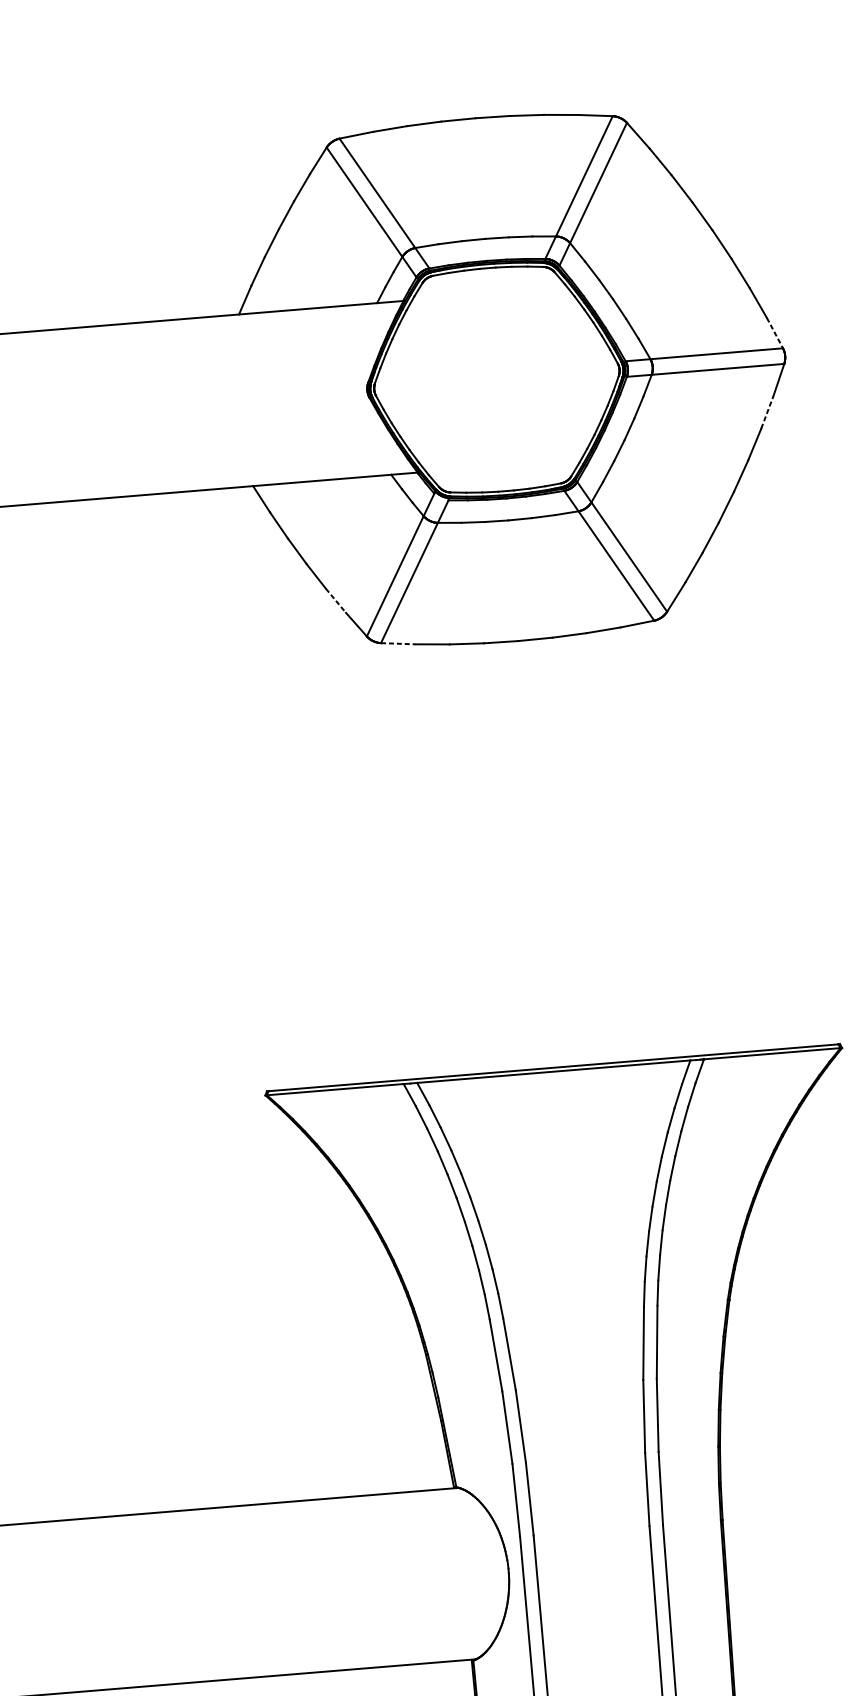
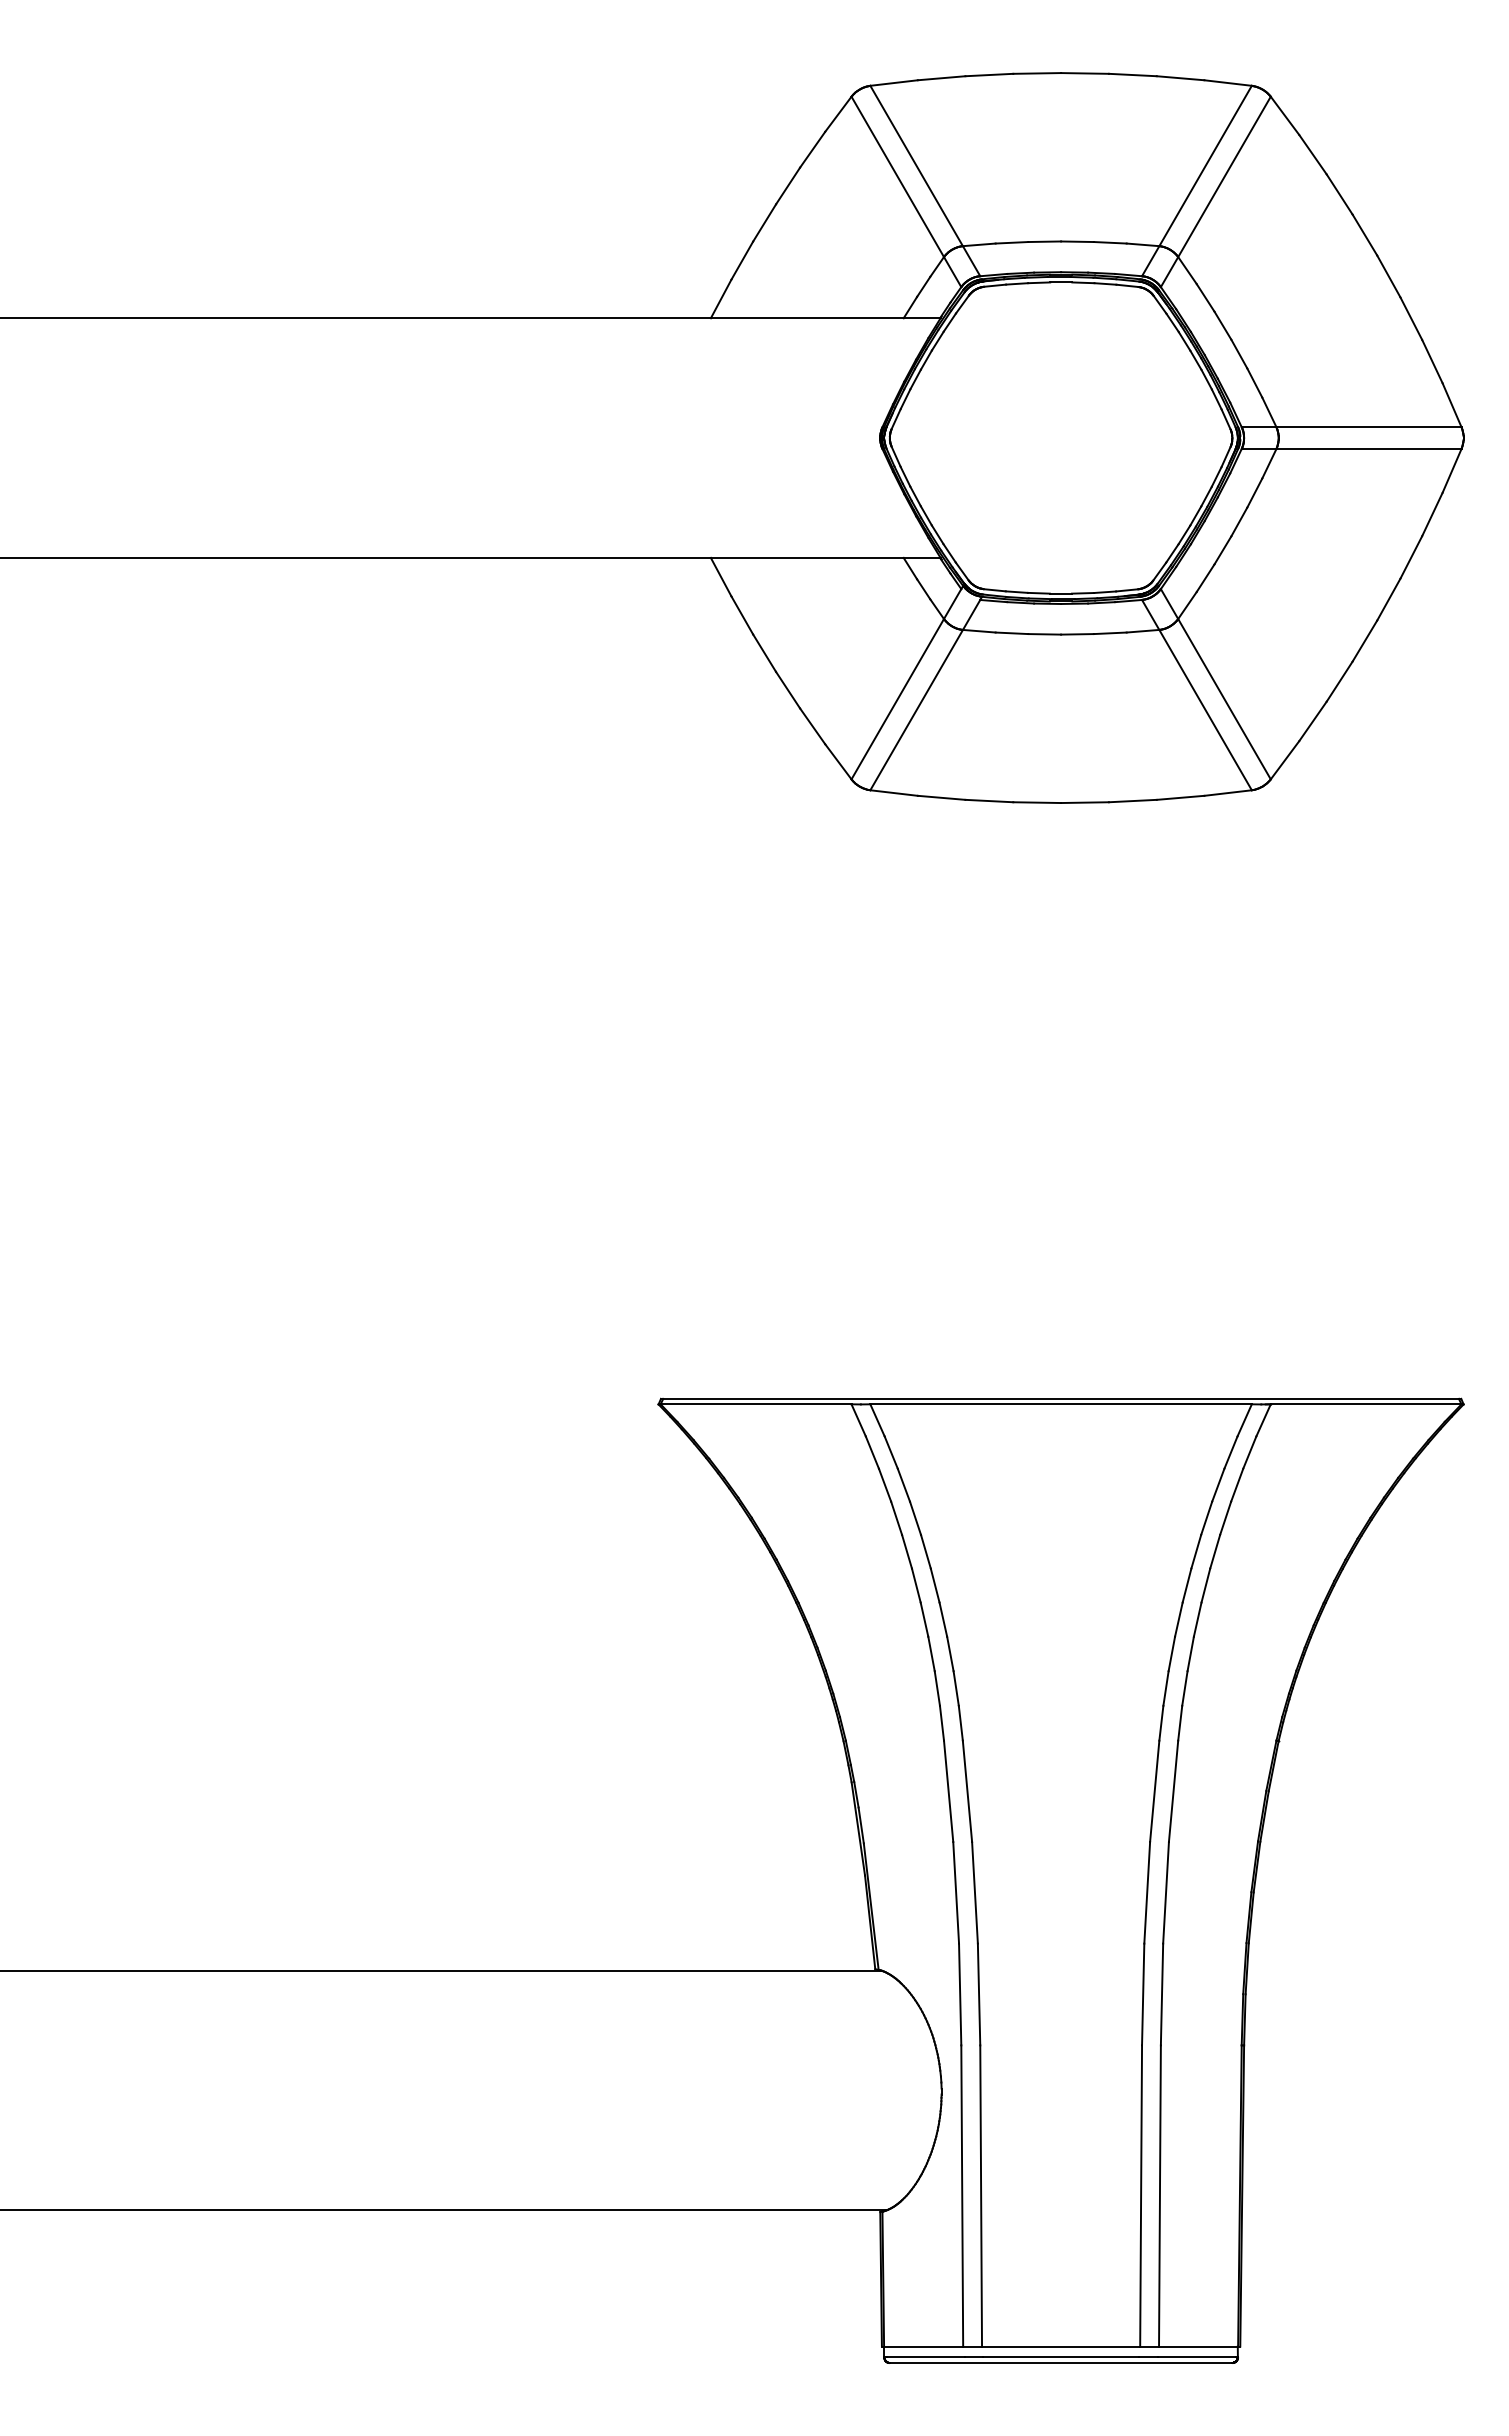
line: (775, 333) -> (1452, 405), dashed -> solid
line: (767, 412) -> (1432, 514), dashed -> solid
line: (335, 600) -> (812, 726), dashed -> solid
line: (398, 644) -> (894, 793), dashed -> solid

